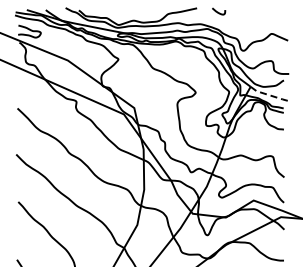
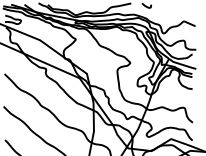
line: (269, 95) -> (182, 64), dashed -> solid

